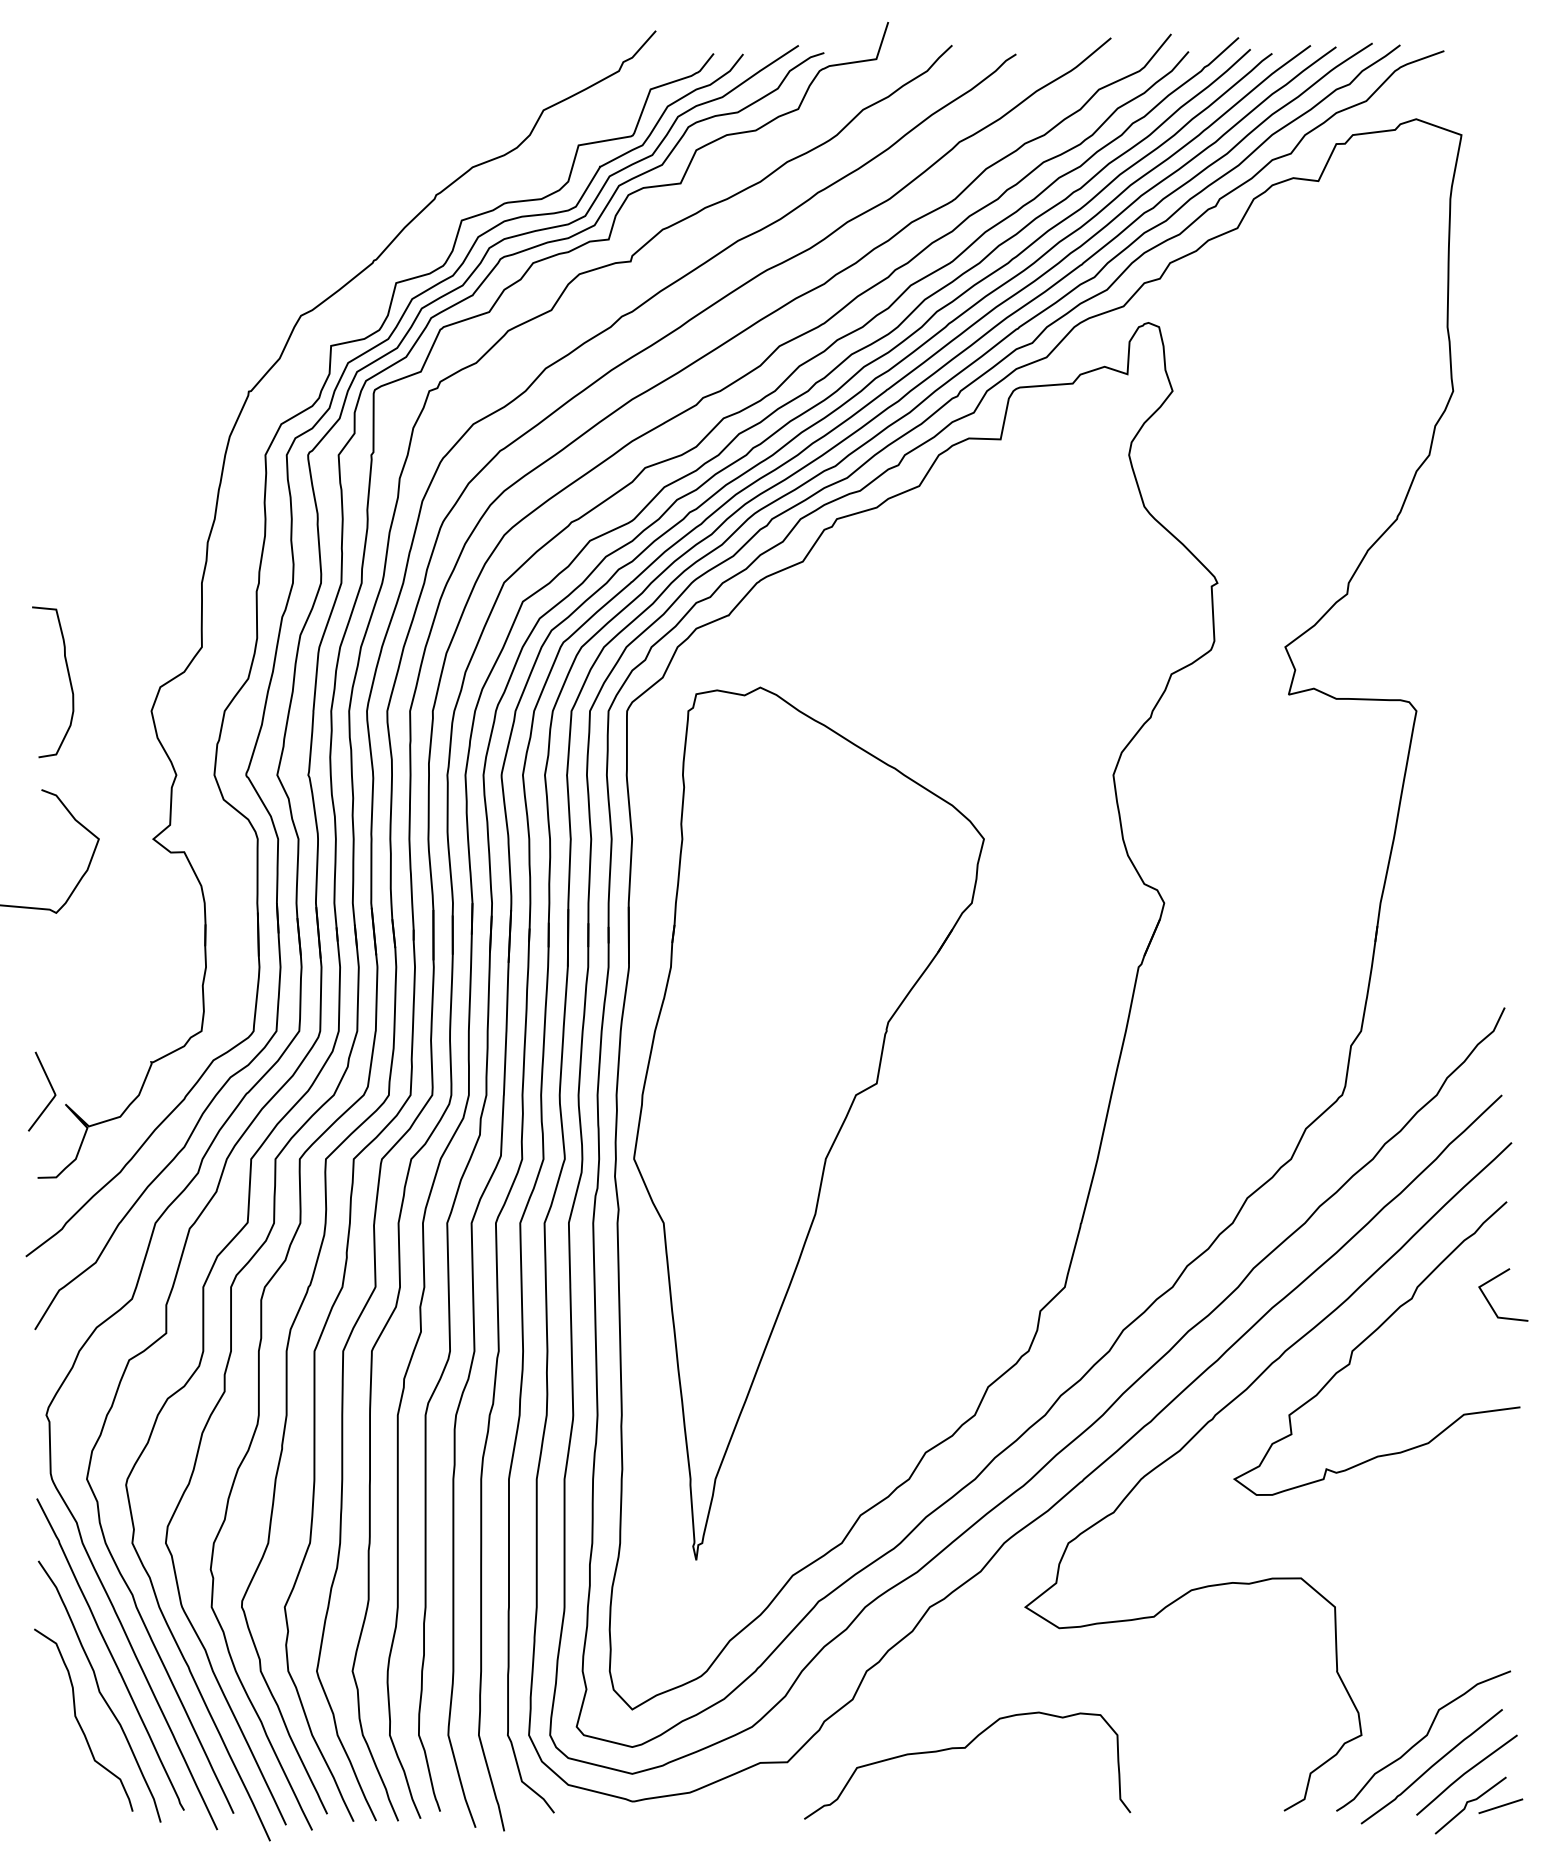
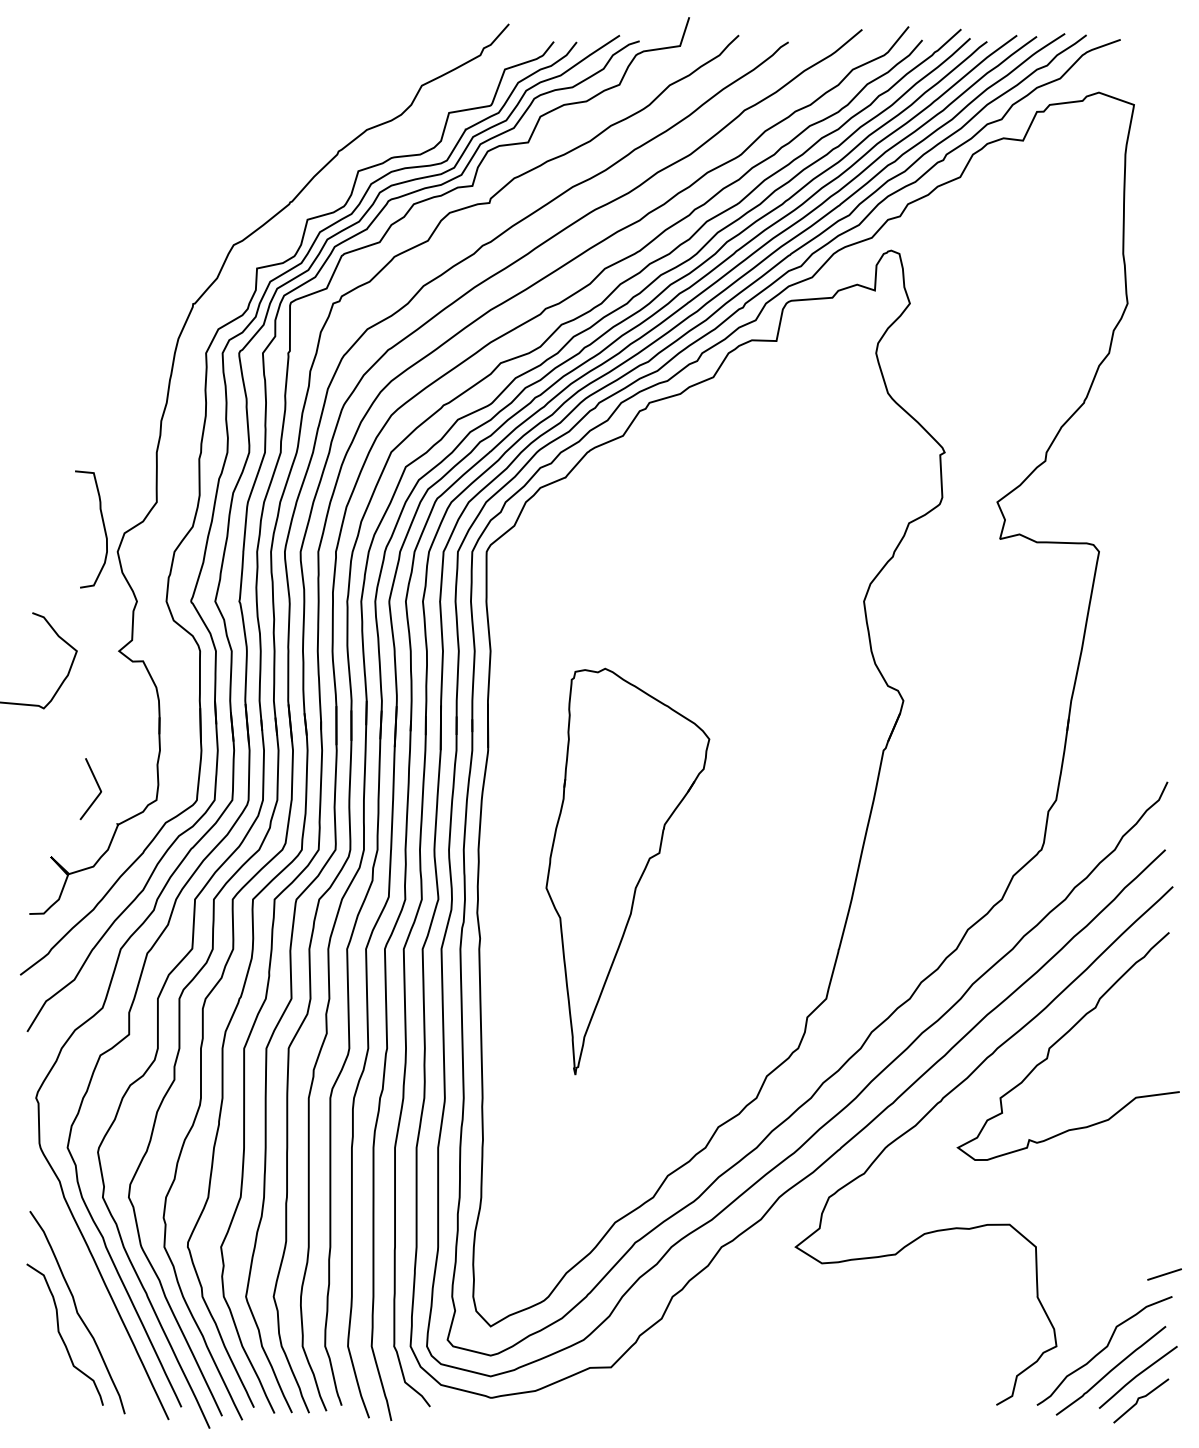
curve: (68, 681) -> (103, 528), moved
line: (50, 1088) -> (97, 786), moved
part: (808, 1123) -> (627, 871), size x0.6
line: (1490, 1302) -> (1156, 1010), removed
curve: (110, 1654) -> (85, 1283), removed
curve: (964, 1749) -> (748, 1357), removed
line: (1500, 1806) -> (1164, 1274), moved

